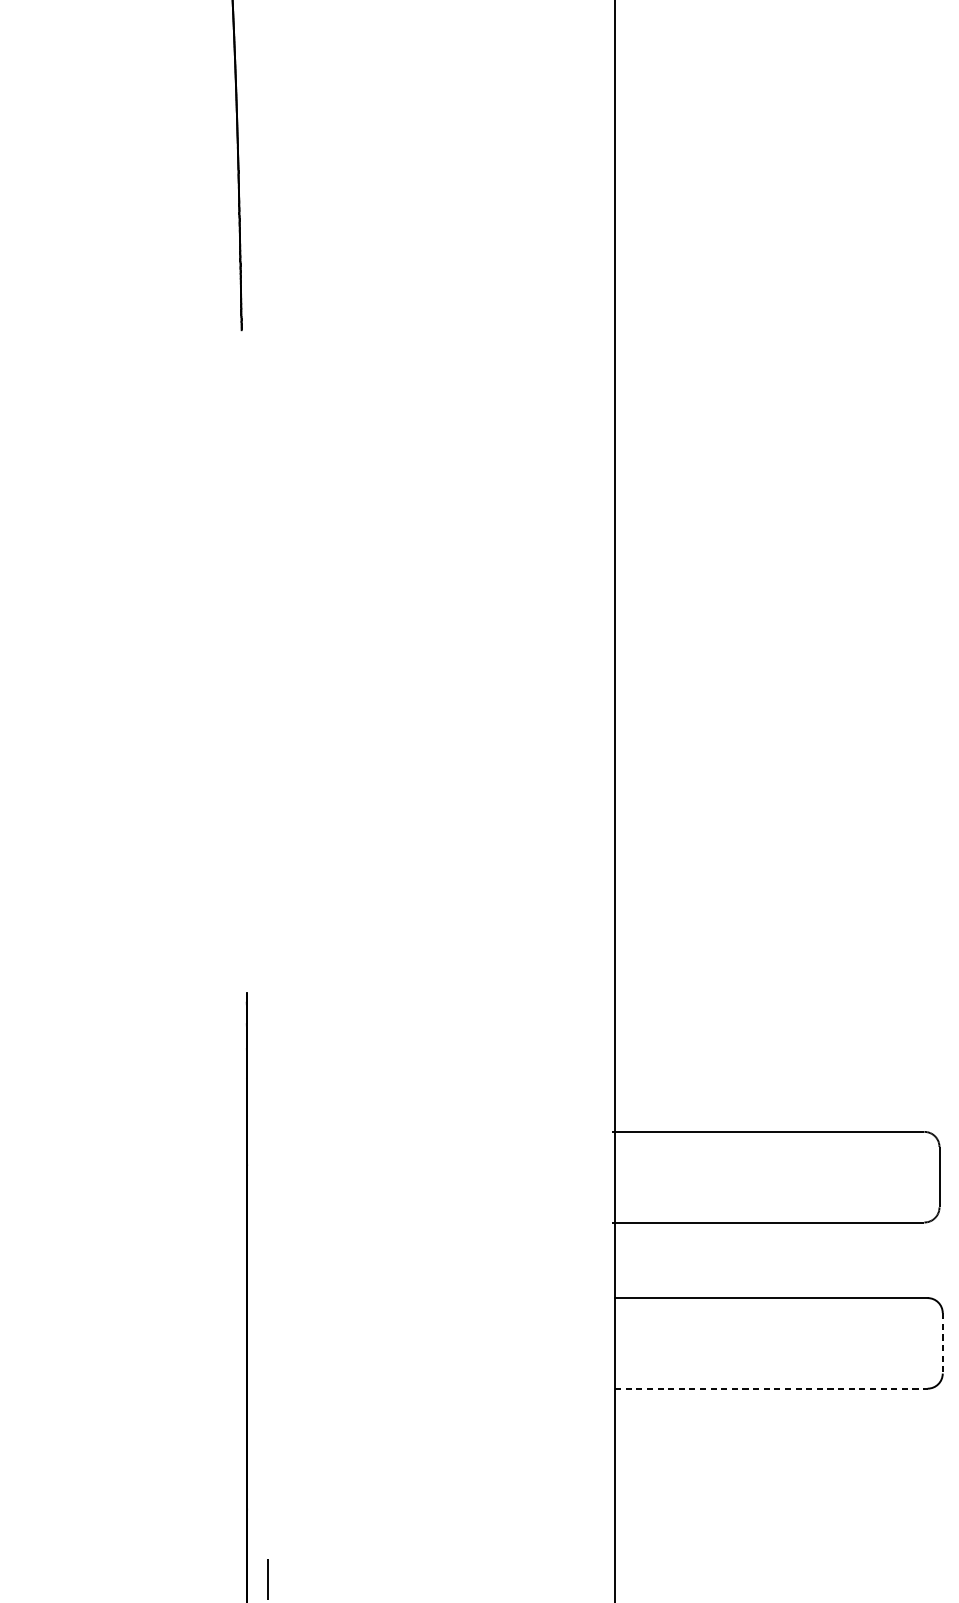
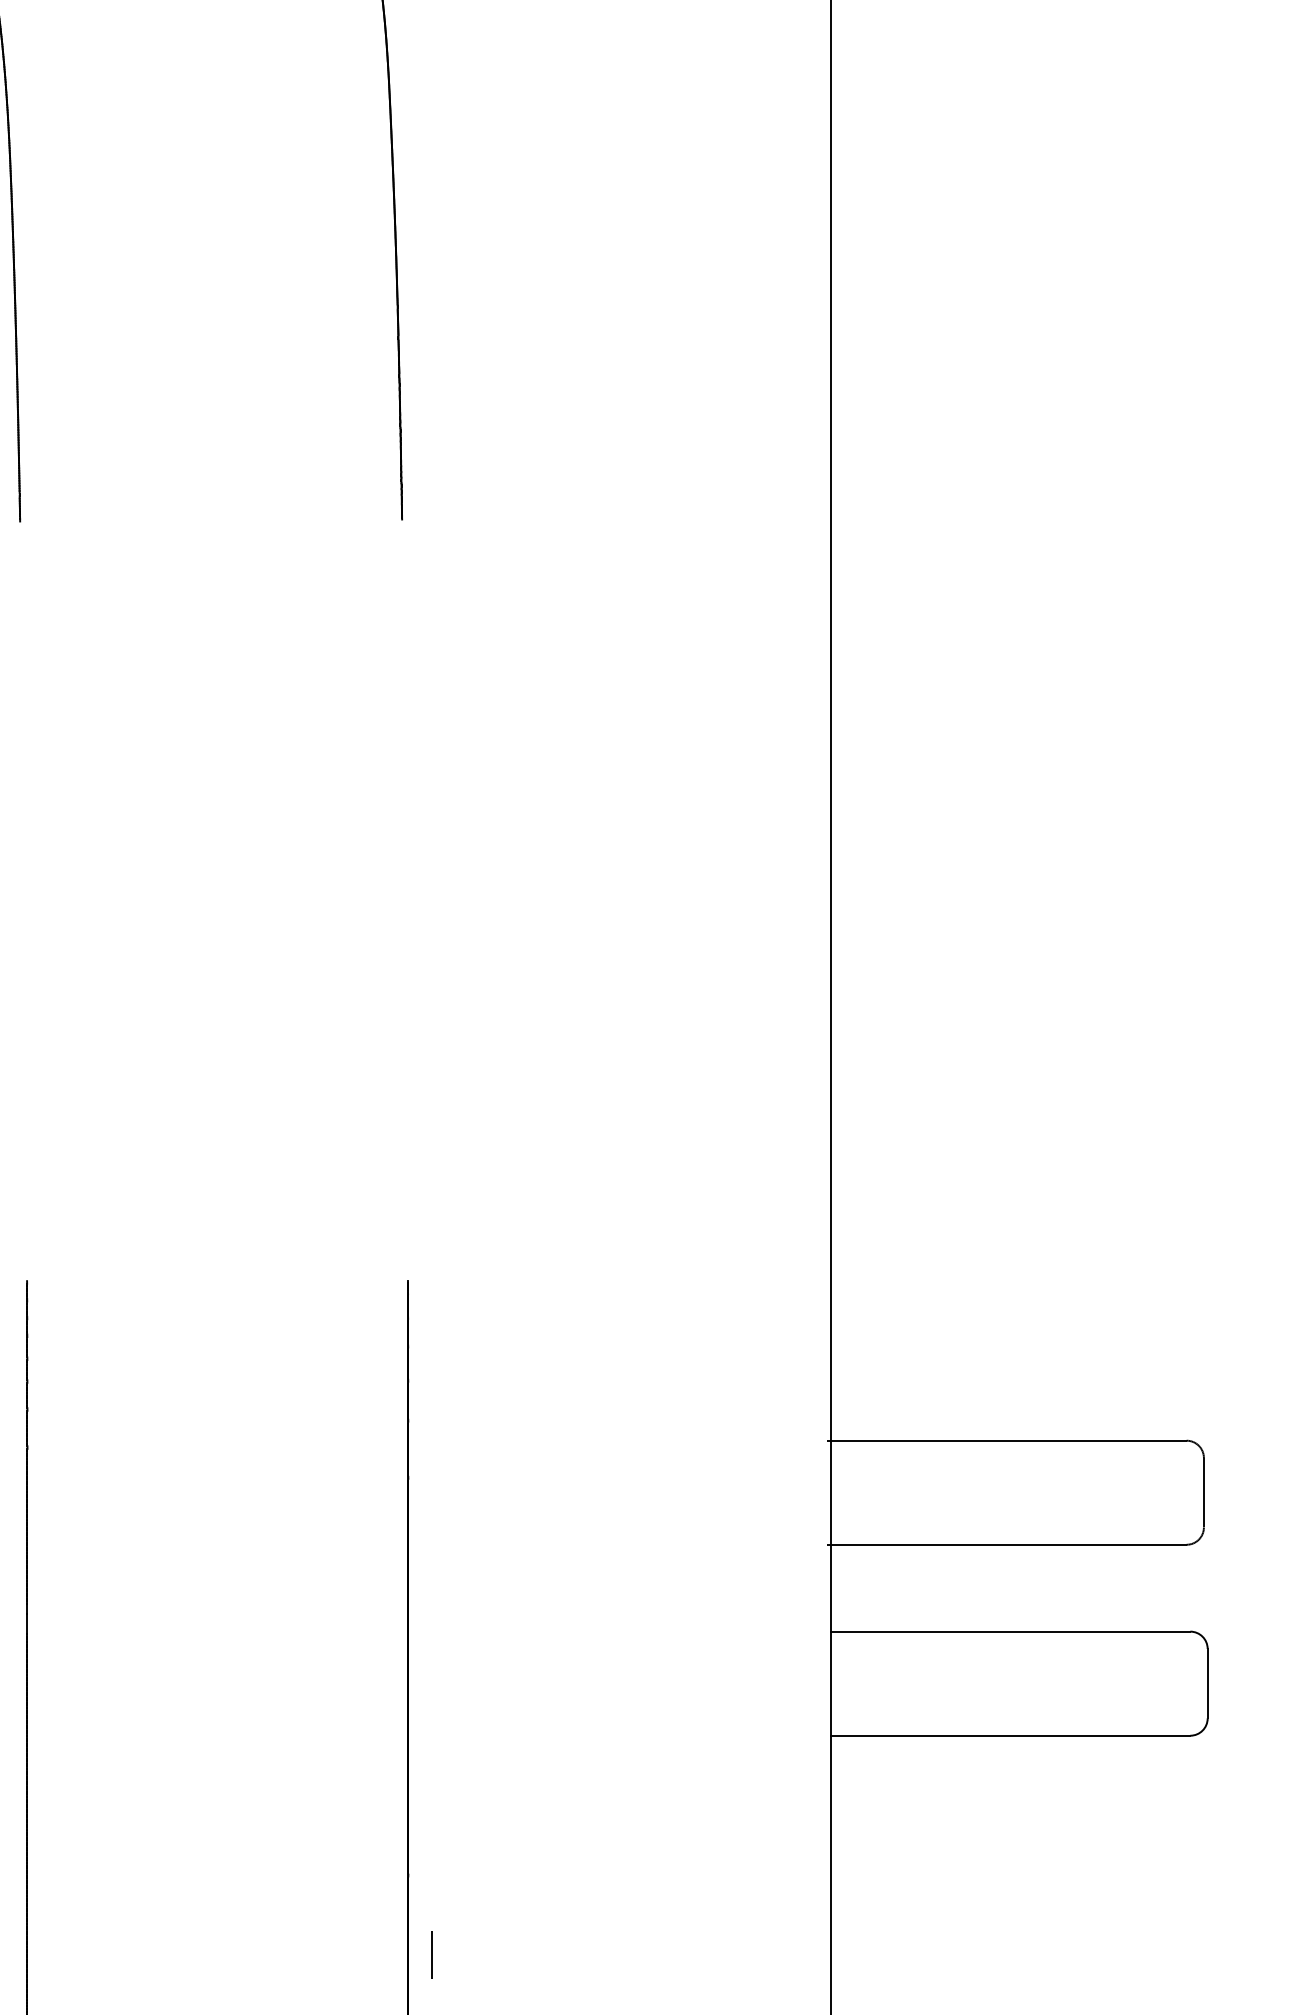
line: (942, 1343) -> (1207, 1683), dashed -> solid
line: (771, 1388) -> (1010, 1735), dashed -> solid

